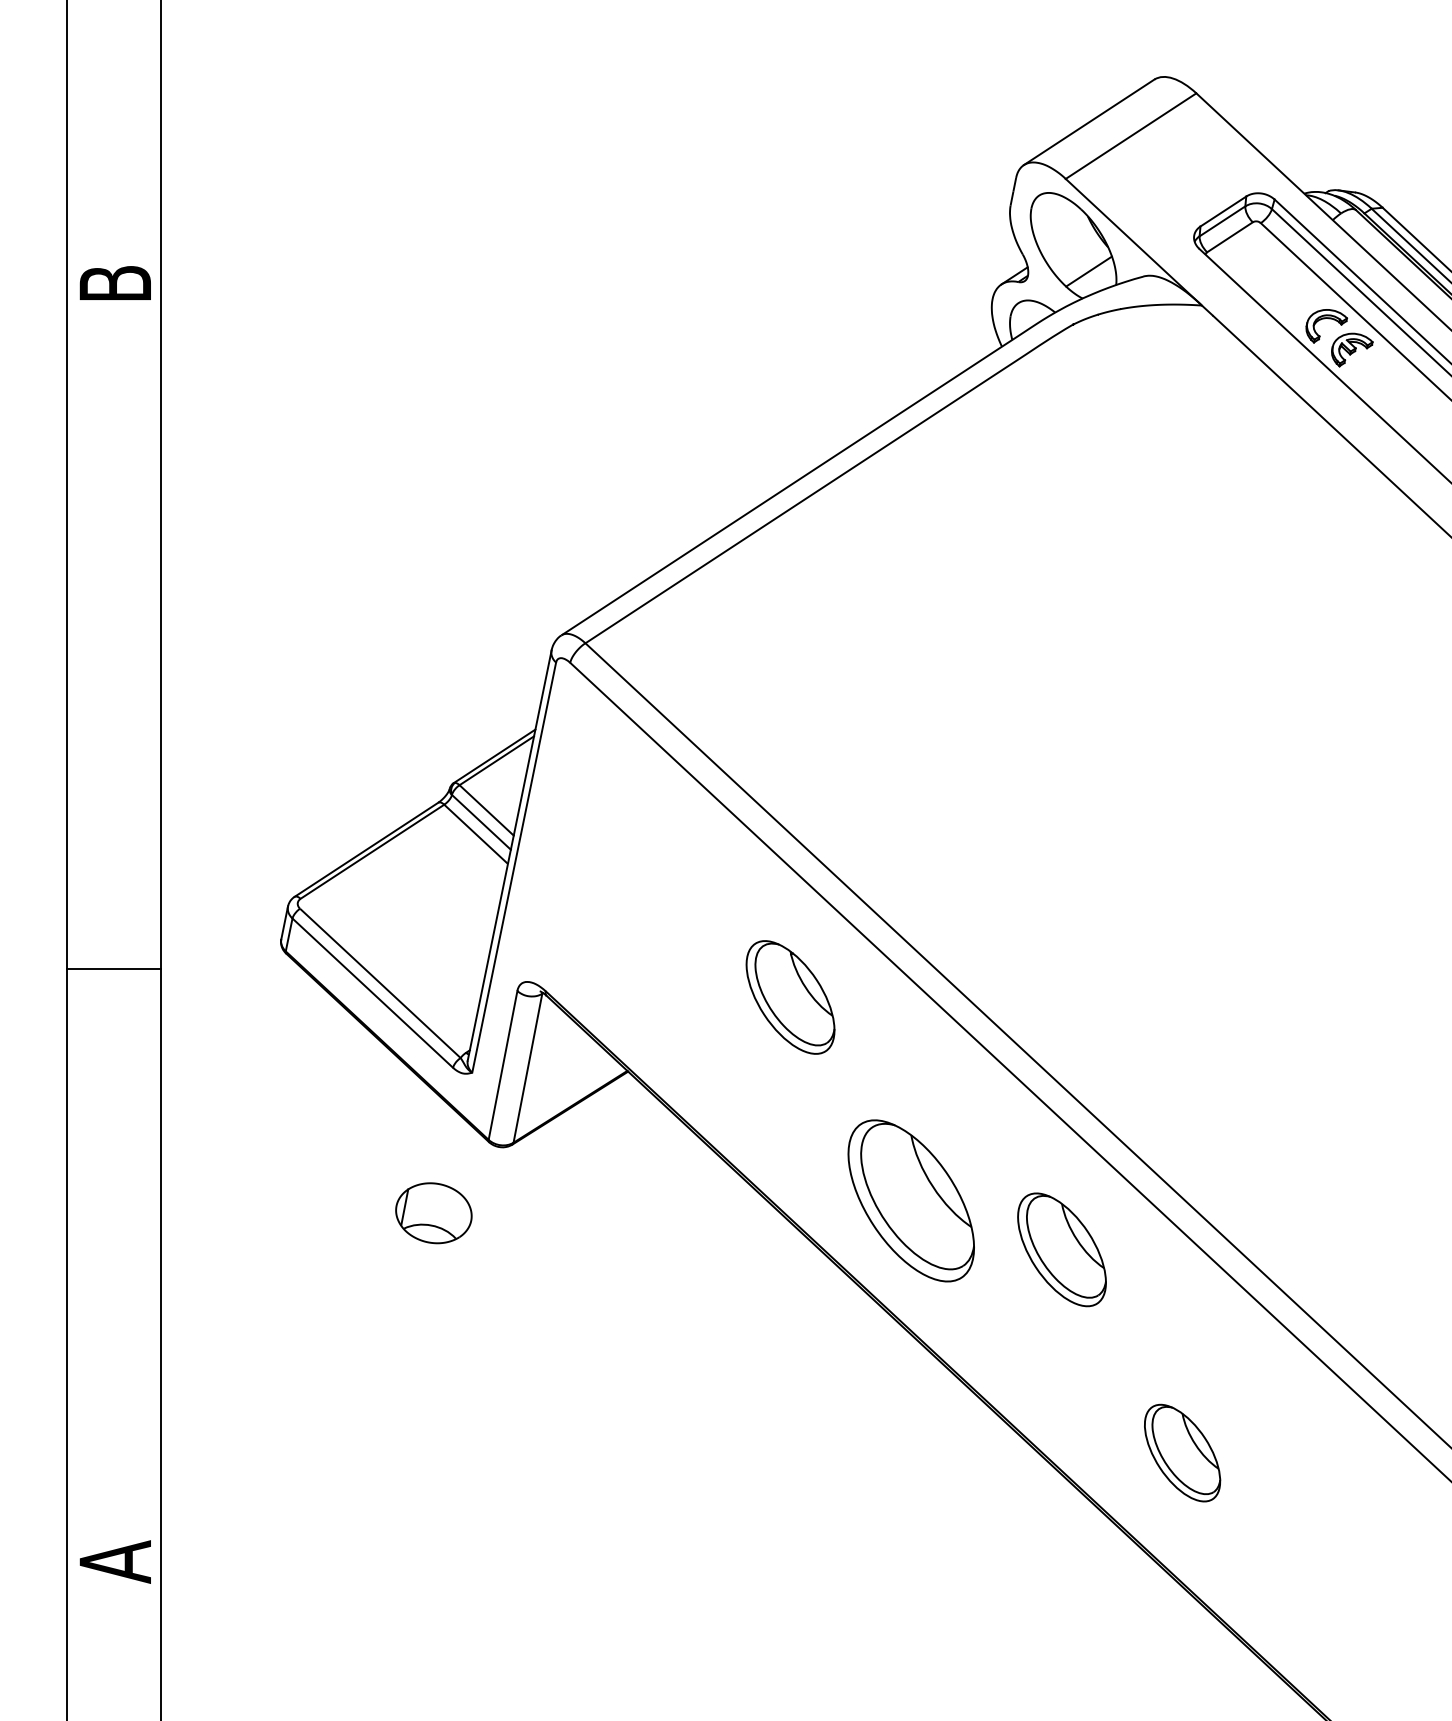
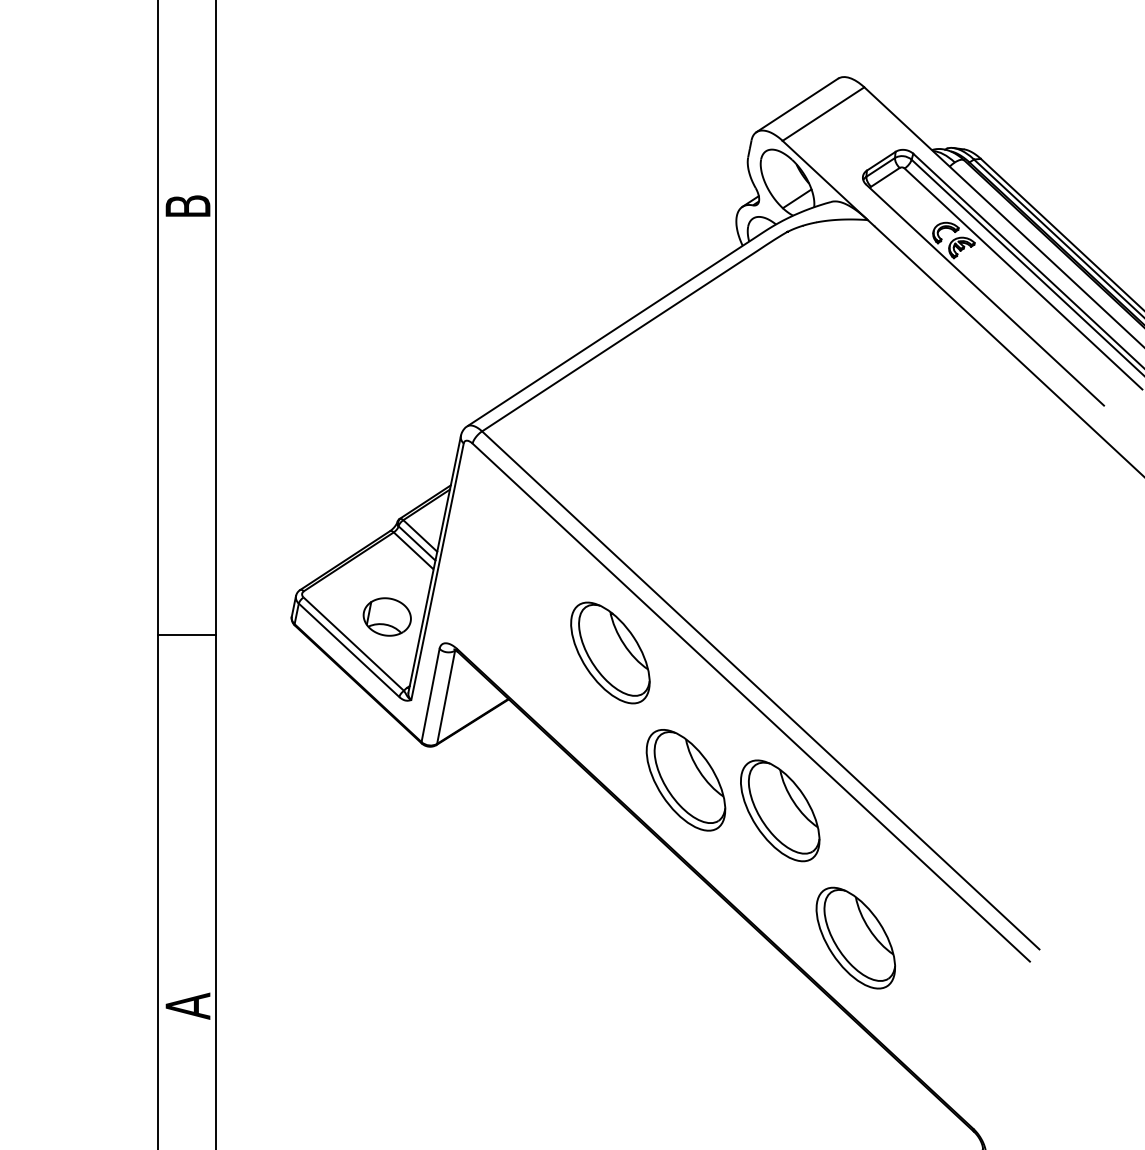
part: (790, 996) -> (610, 652), size x1.43
part: (432, 1212) -> (386, 616), moved
part: (1062, 1249) -> (780, 810), size x1.43
part: (1182, 1452) -> (855, 937), size x1.67

